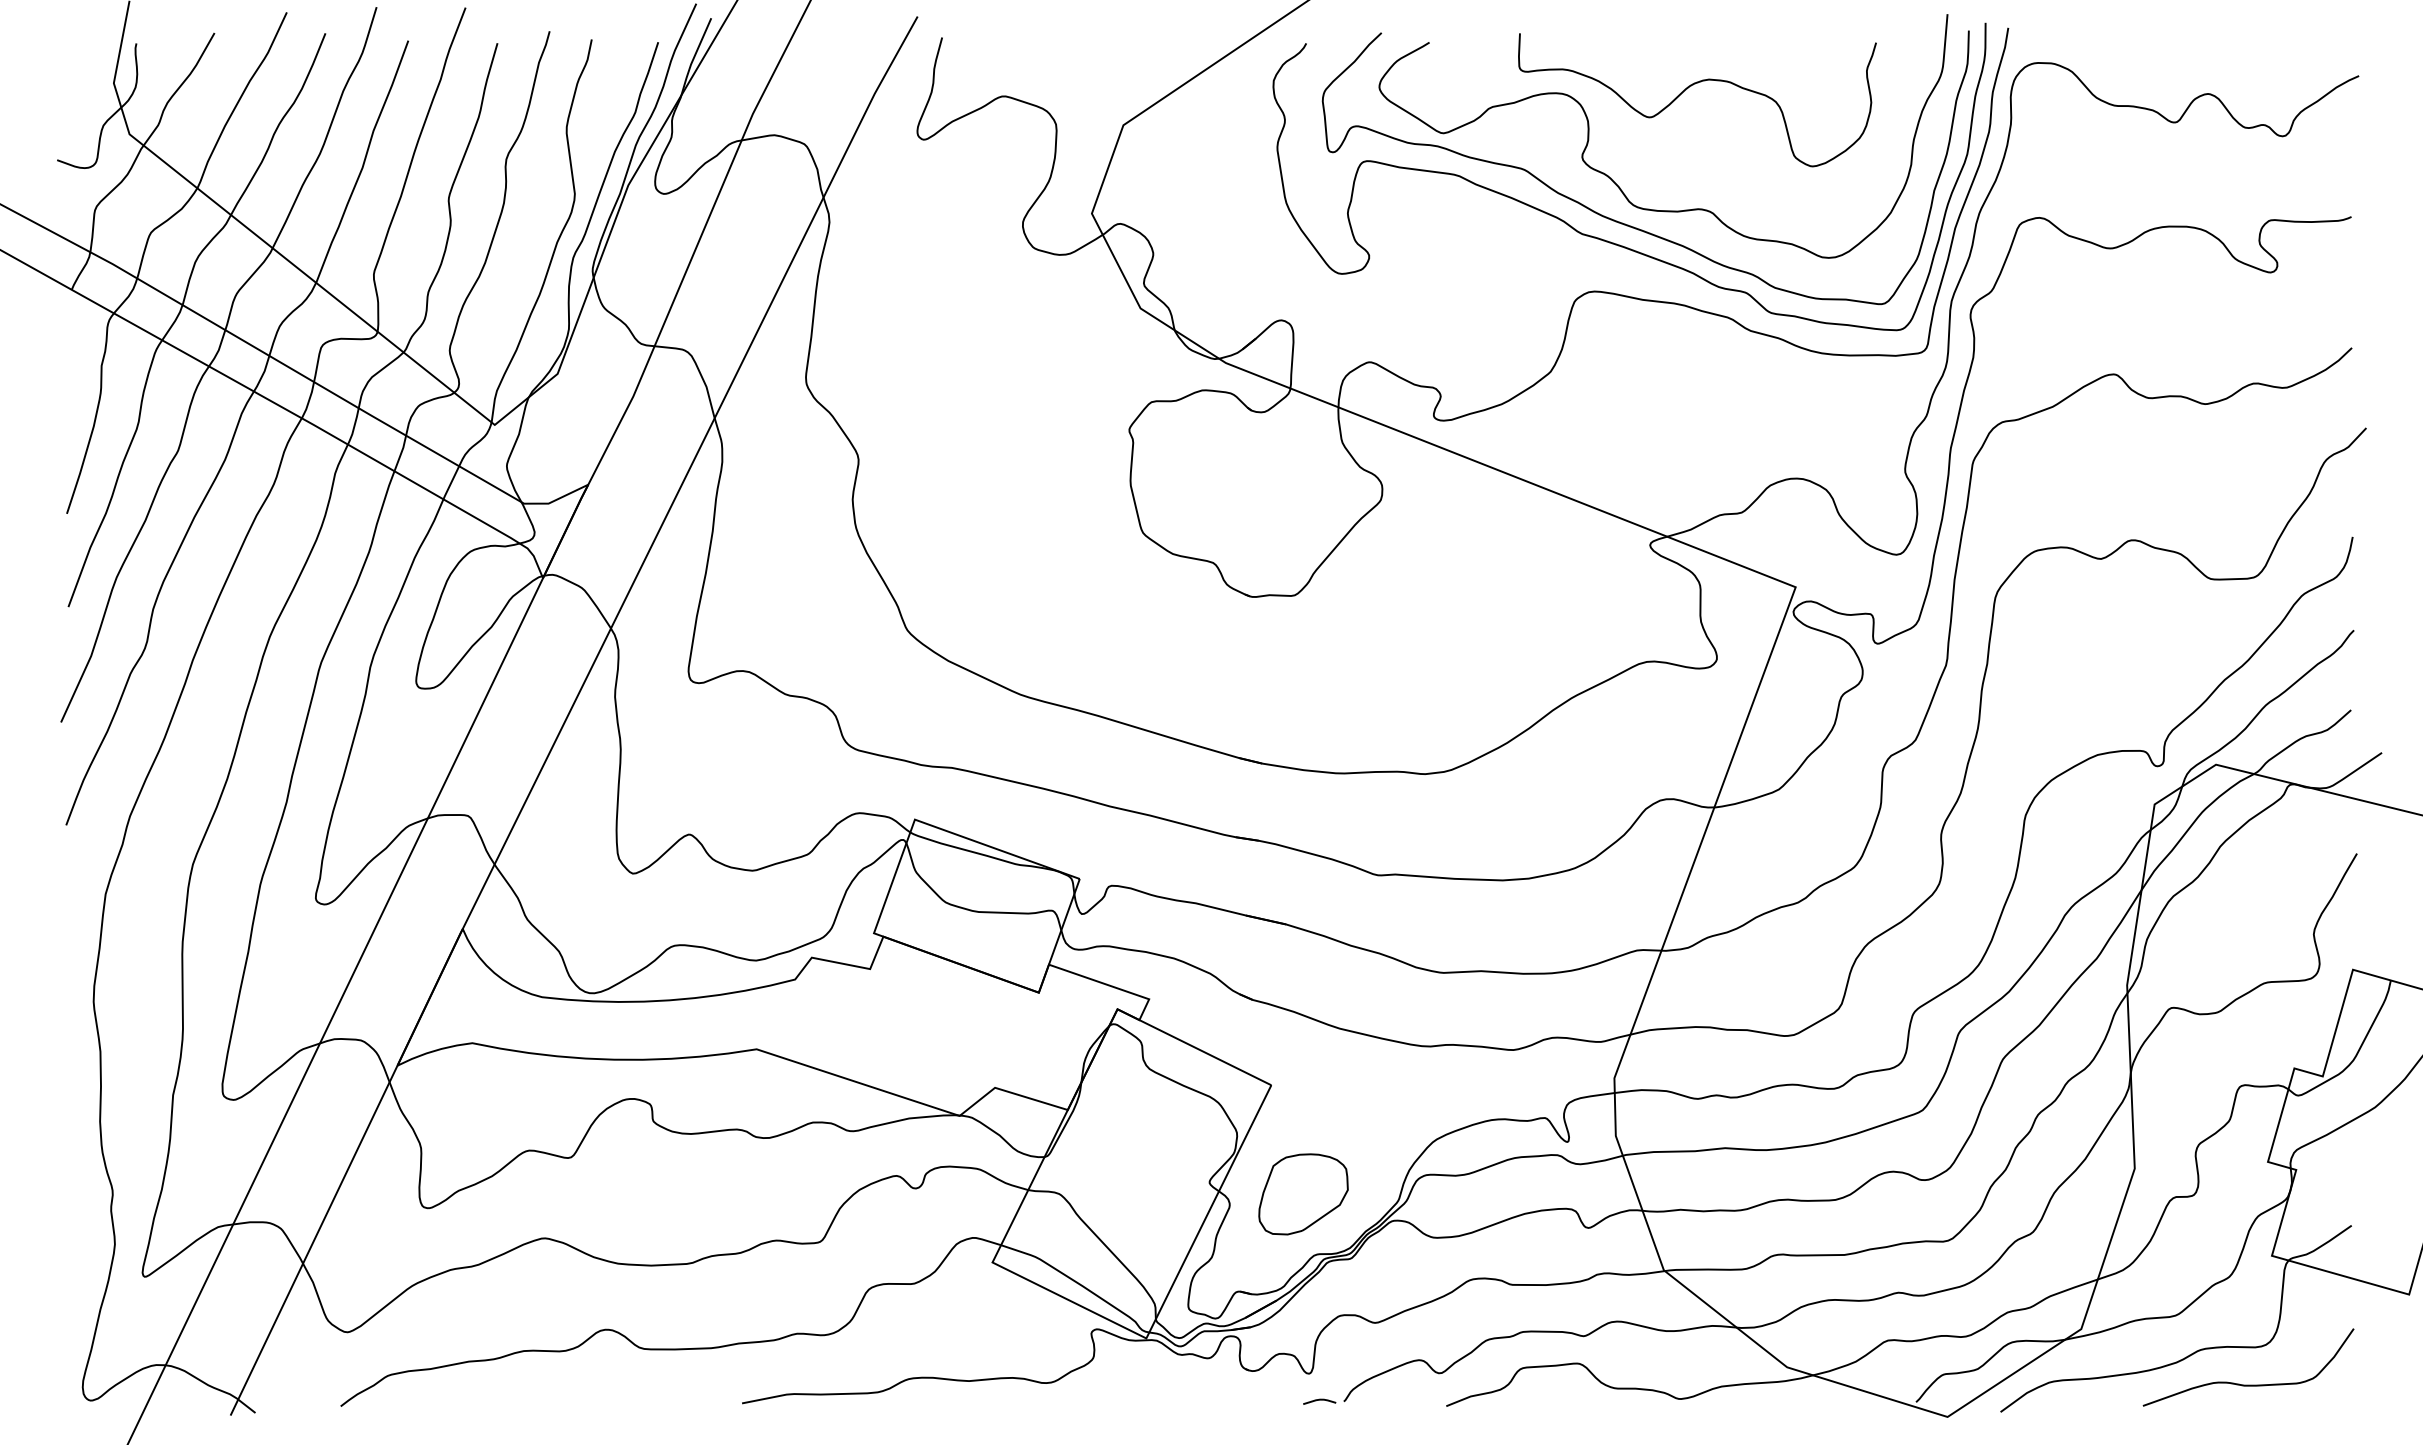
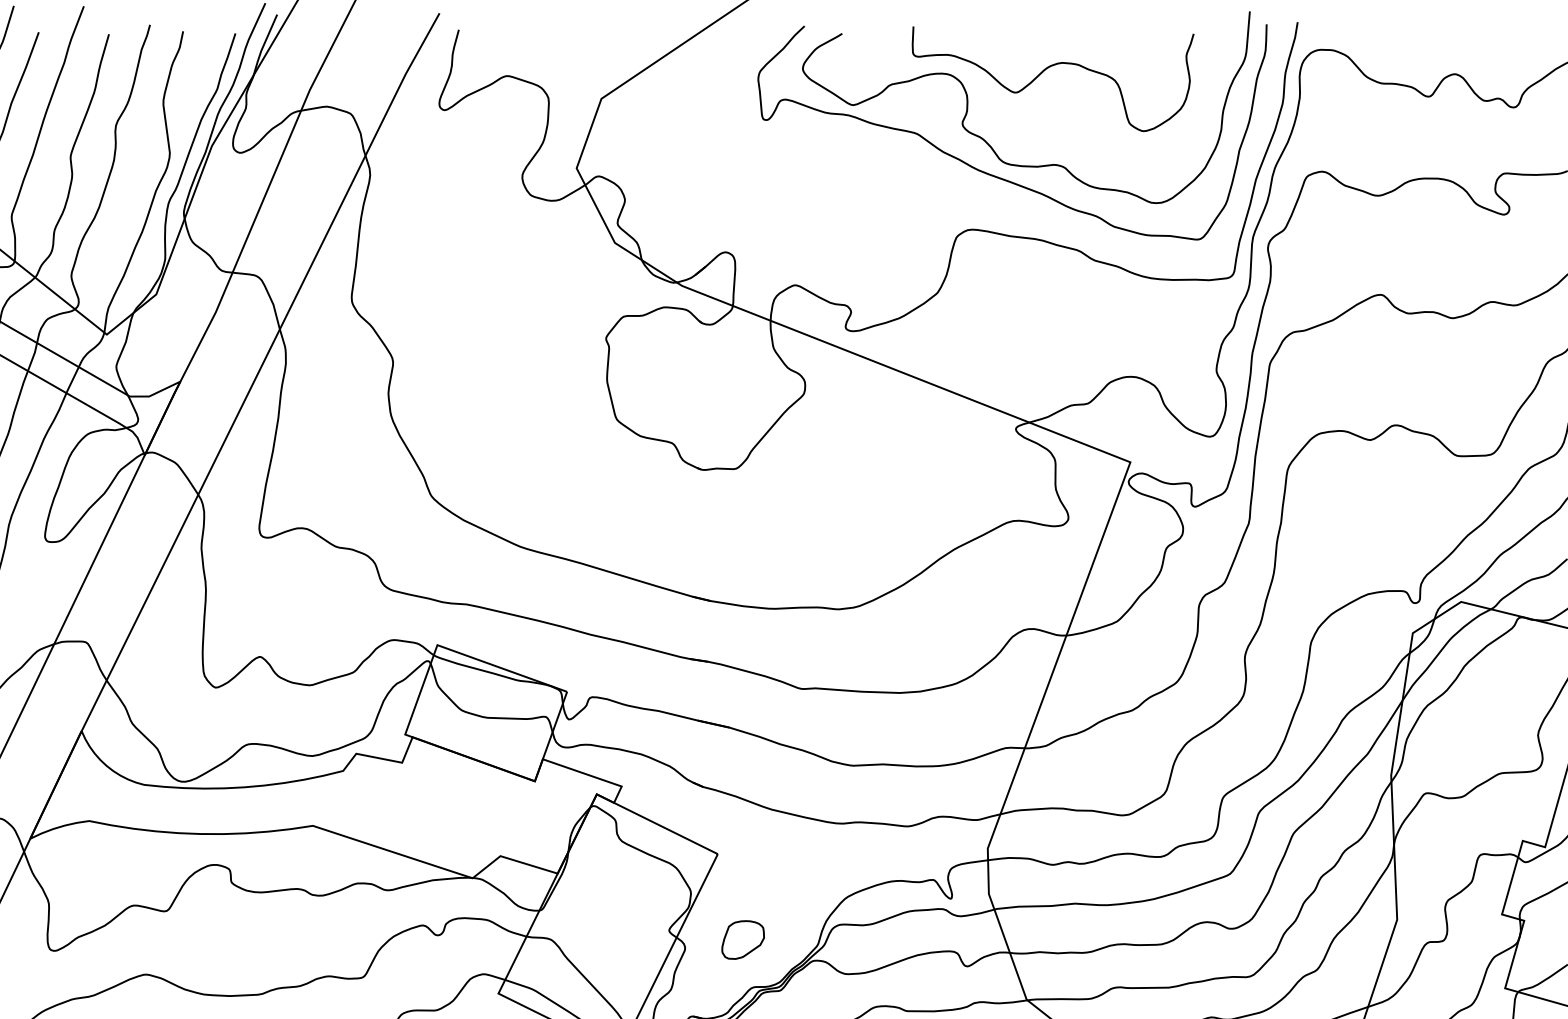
curve: (1607, 240) -> (982, 189), removed
part: (1303, 1194) -> (743, 940), size x0.6

